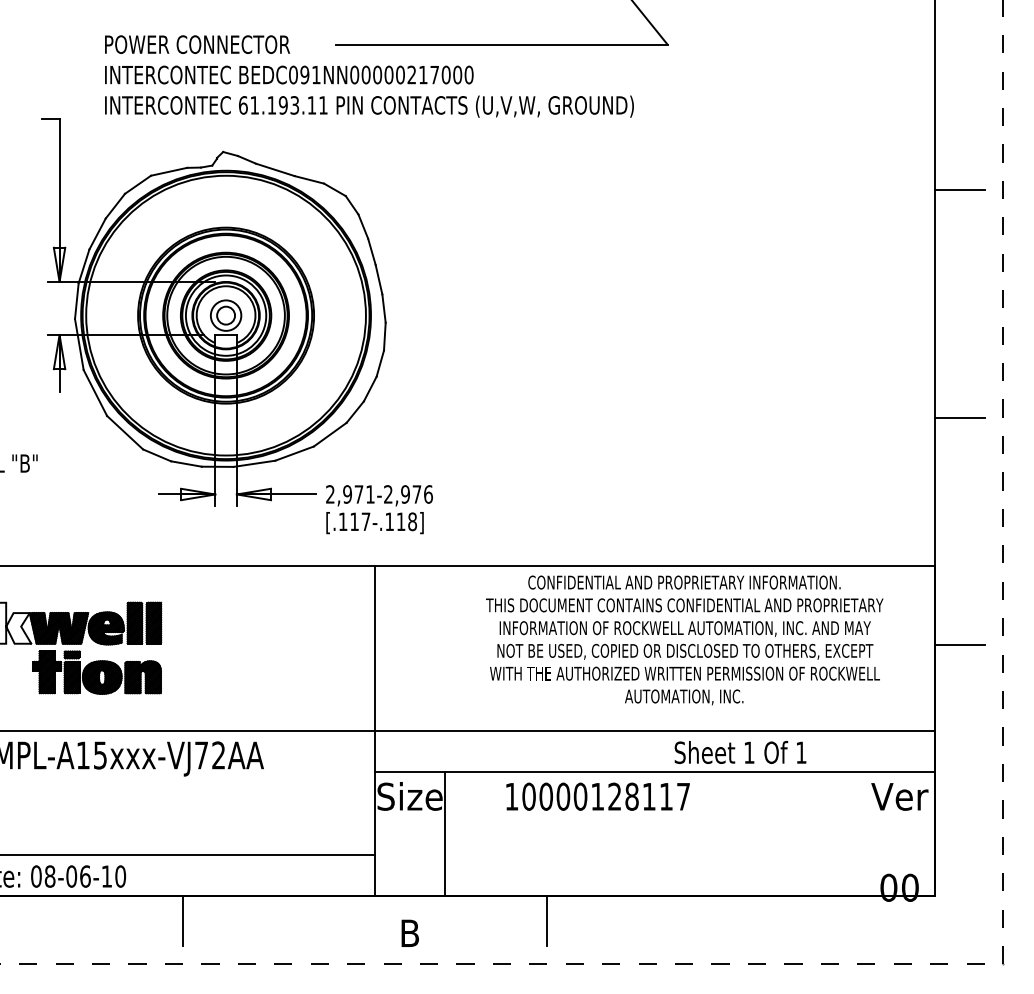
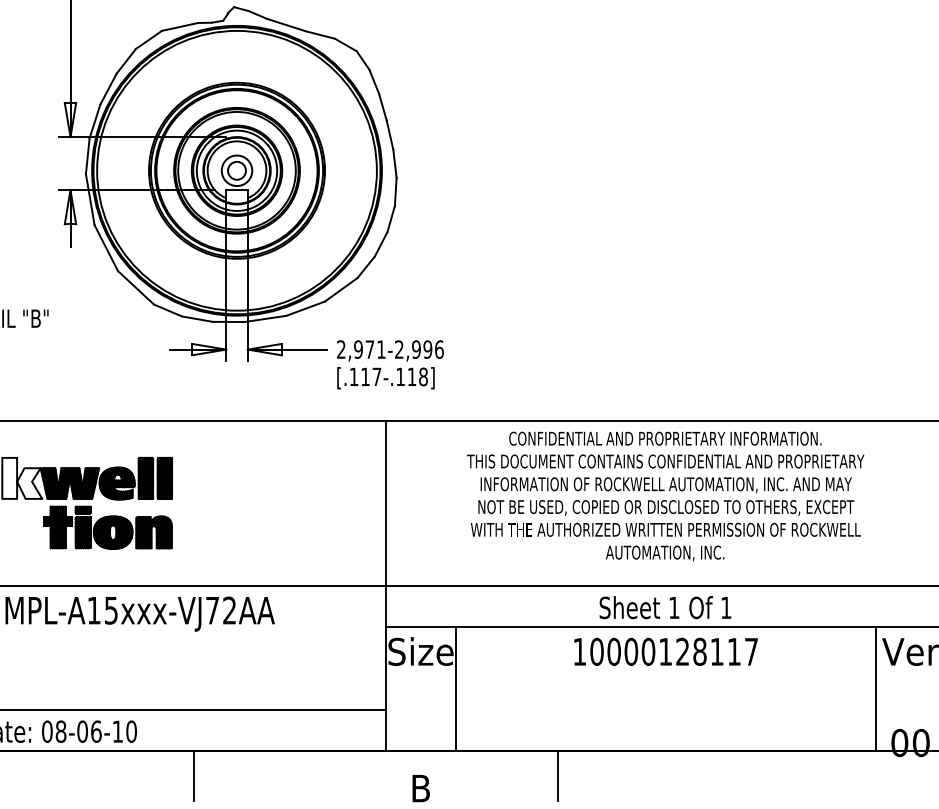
text: (416, 494) -> (427, 349), 2,971-2,976 -> 2,971-2,996
text: (684, 640) -> (665, 496), moved
text: (740, 752) -> (665, 607), moved
text: (597, 796) -> (665, 651), moved
line: (864, 833) -> (875, 688), added

